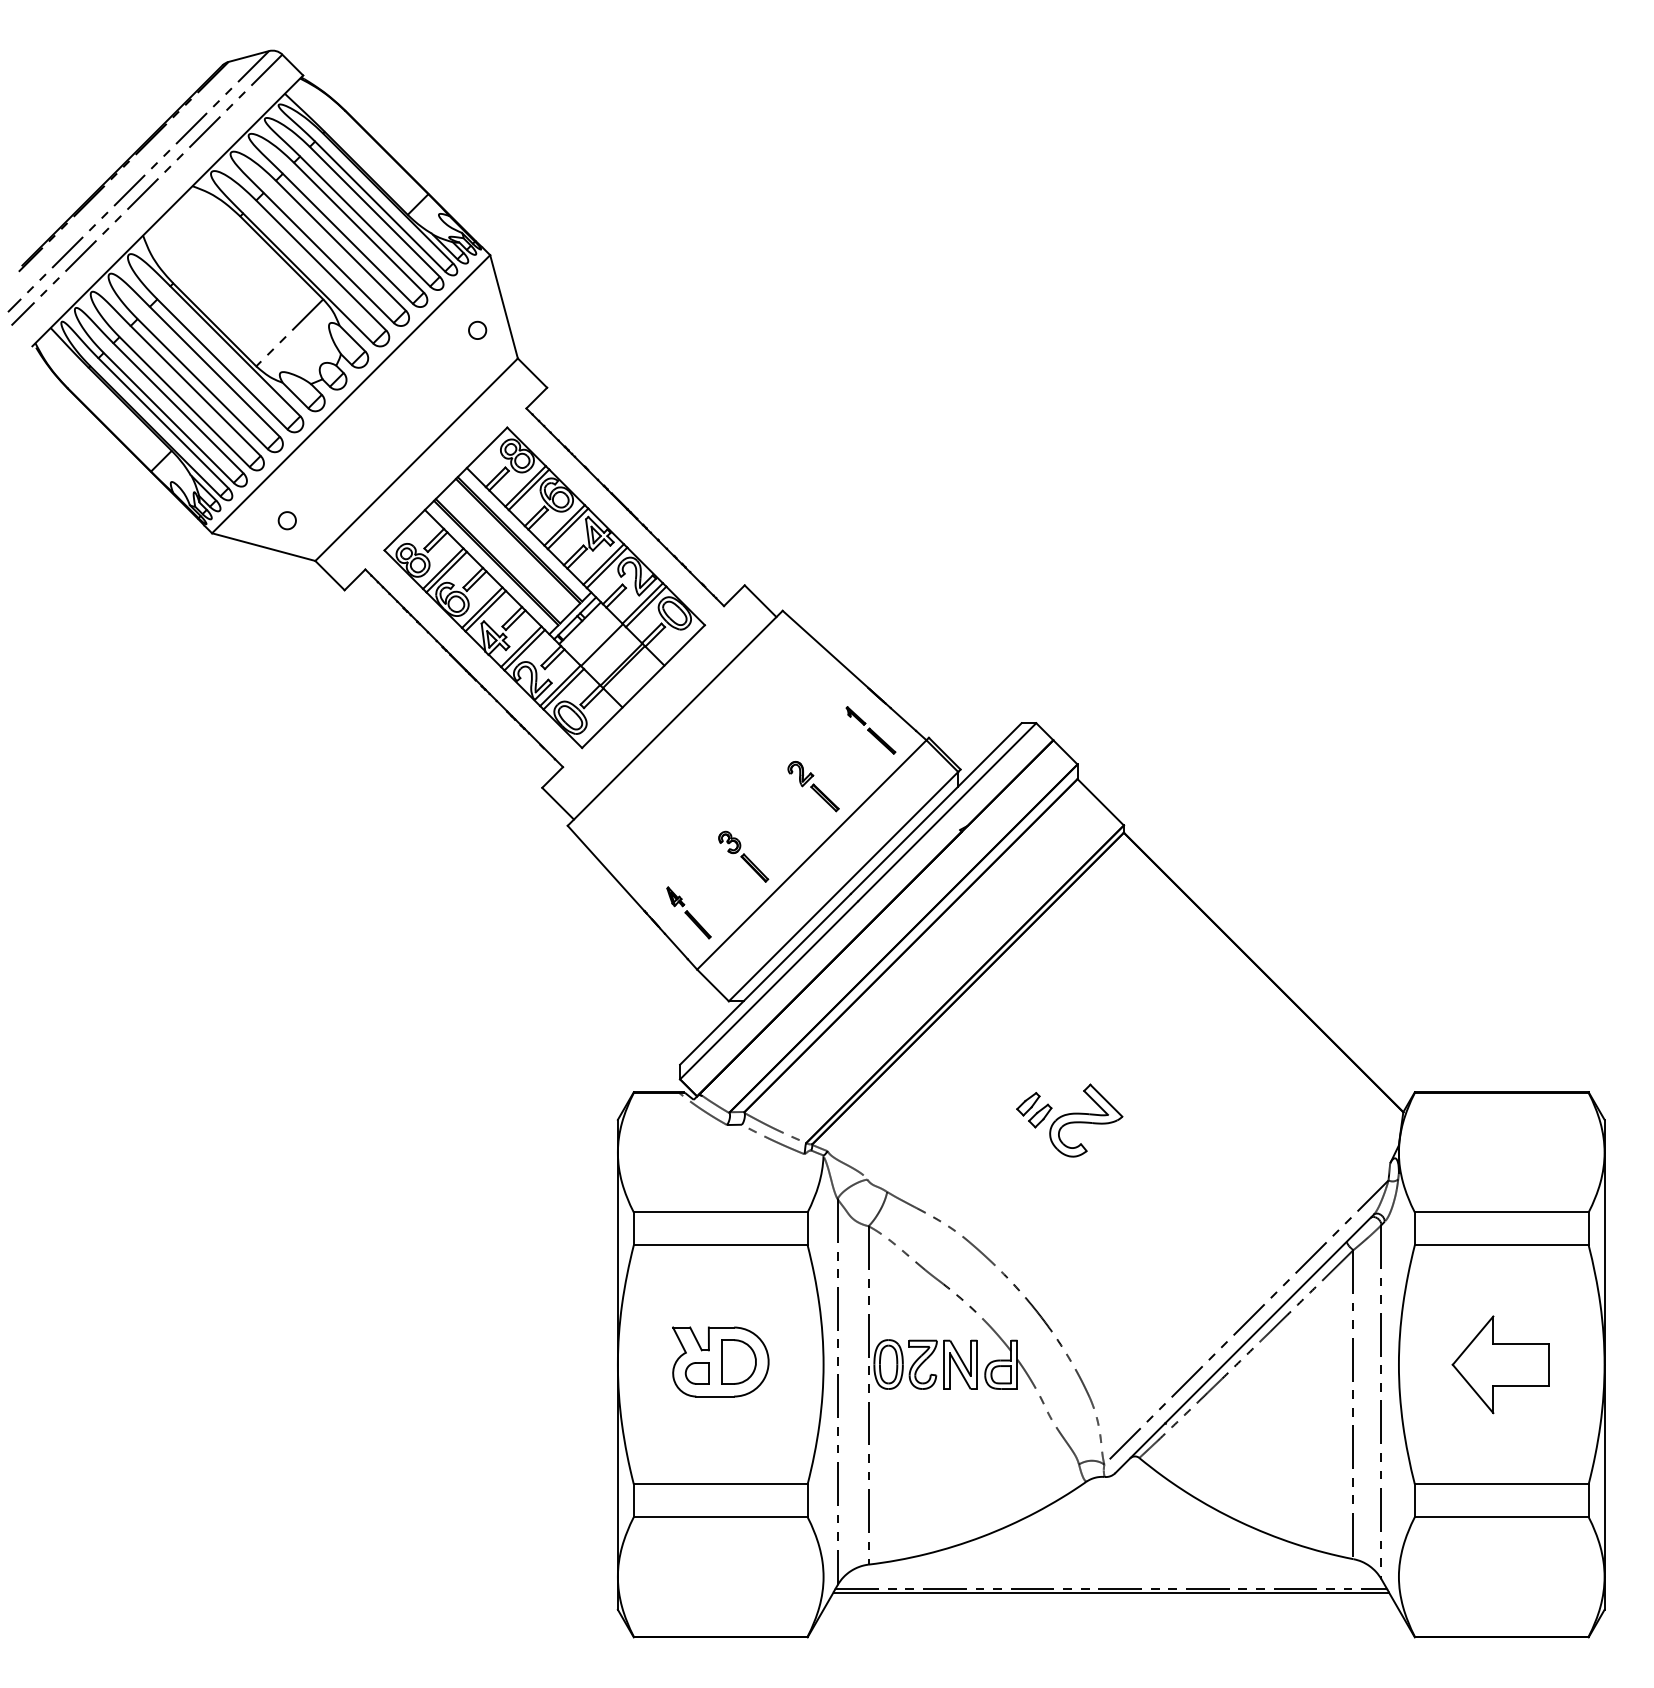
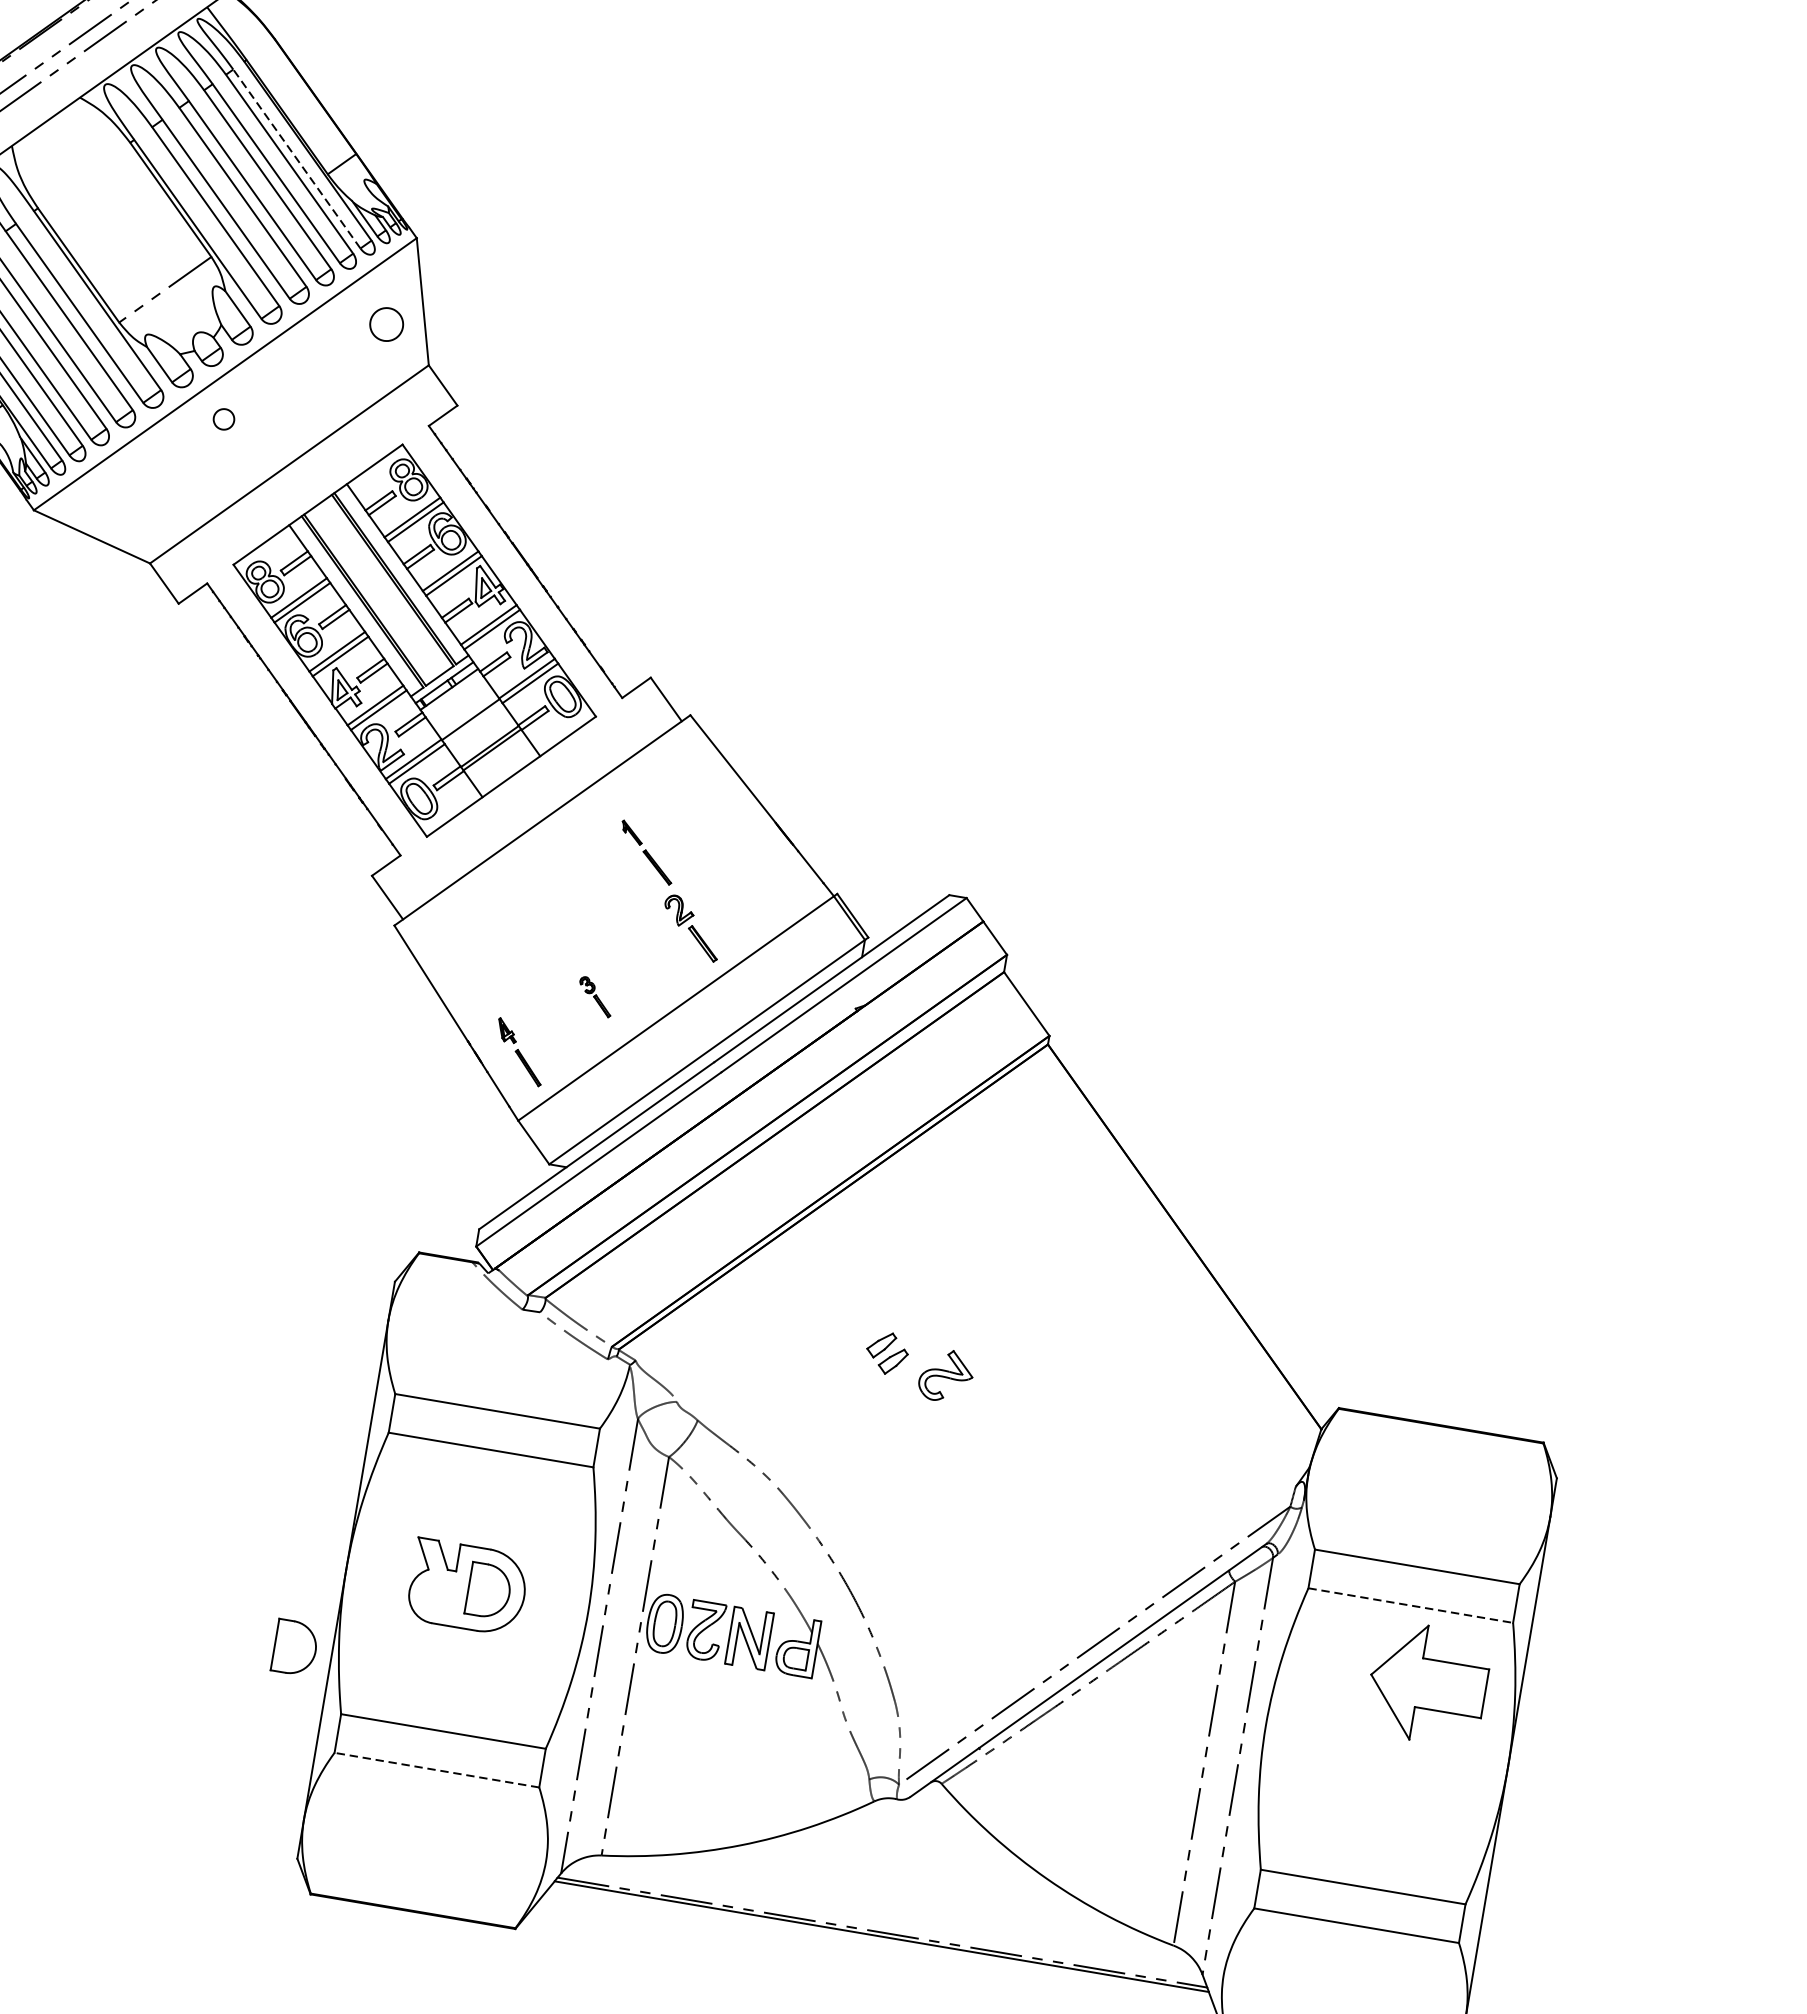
line: (380, 206) -> (297, 158), solid -> dashed
part: (477, 329) -> (387, 323), size x1.6
part: (286, 520) -> (223, 418), moved
part: (870, 730) -> (646, 852), moved
part: (743, 856) -> (595, 996), size x0.6
part: (1086, 1120) -> (946, 1375), size x0.6
line: (1501, 1245) -> (1410, 1605), solid -> dashed
part: (1500, 1364) -> (1427, 1683), moved
part: (696, 1373) -> (436, 1596), removed
part: (586, 1435) -> (295, 1647), added
line: (720, 1517) -> (436, 1770), solid -> dashed

